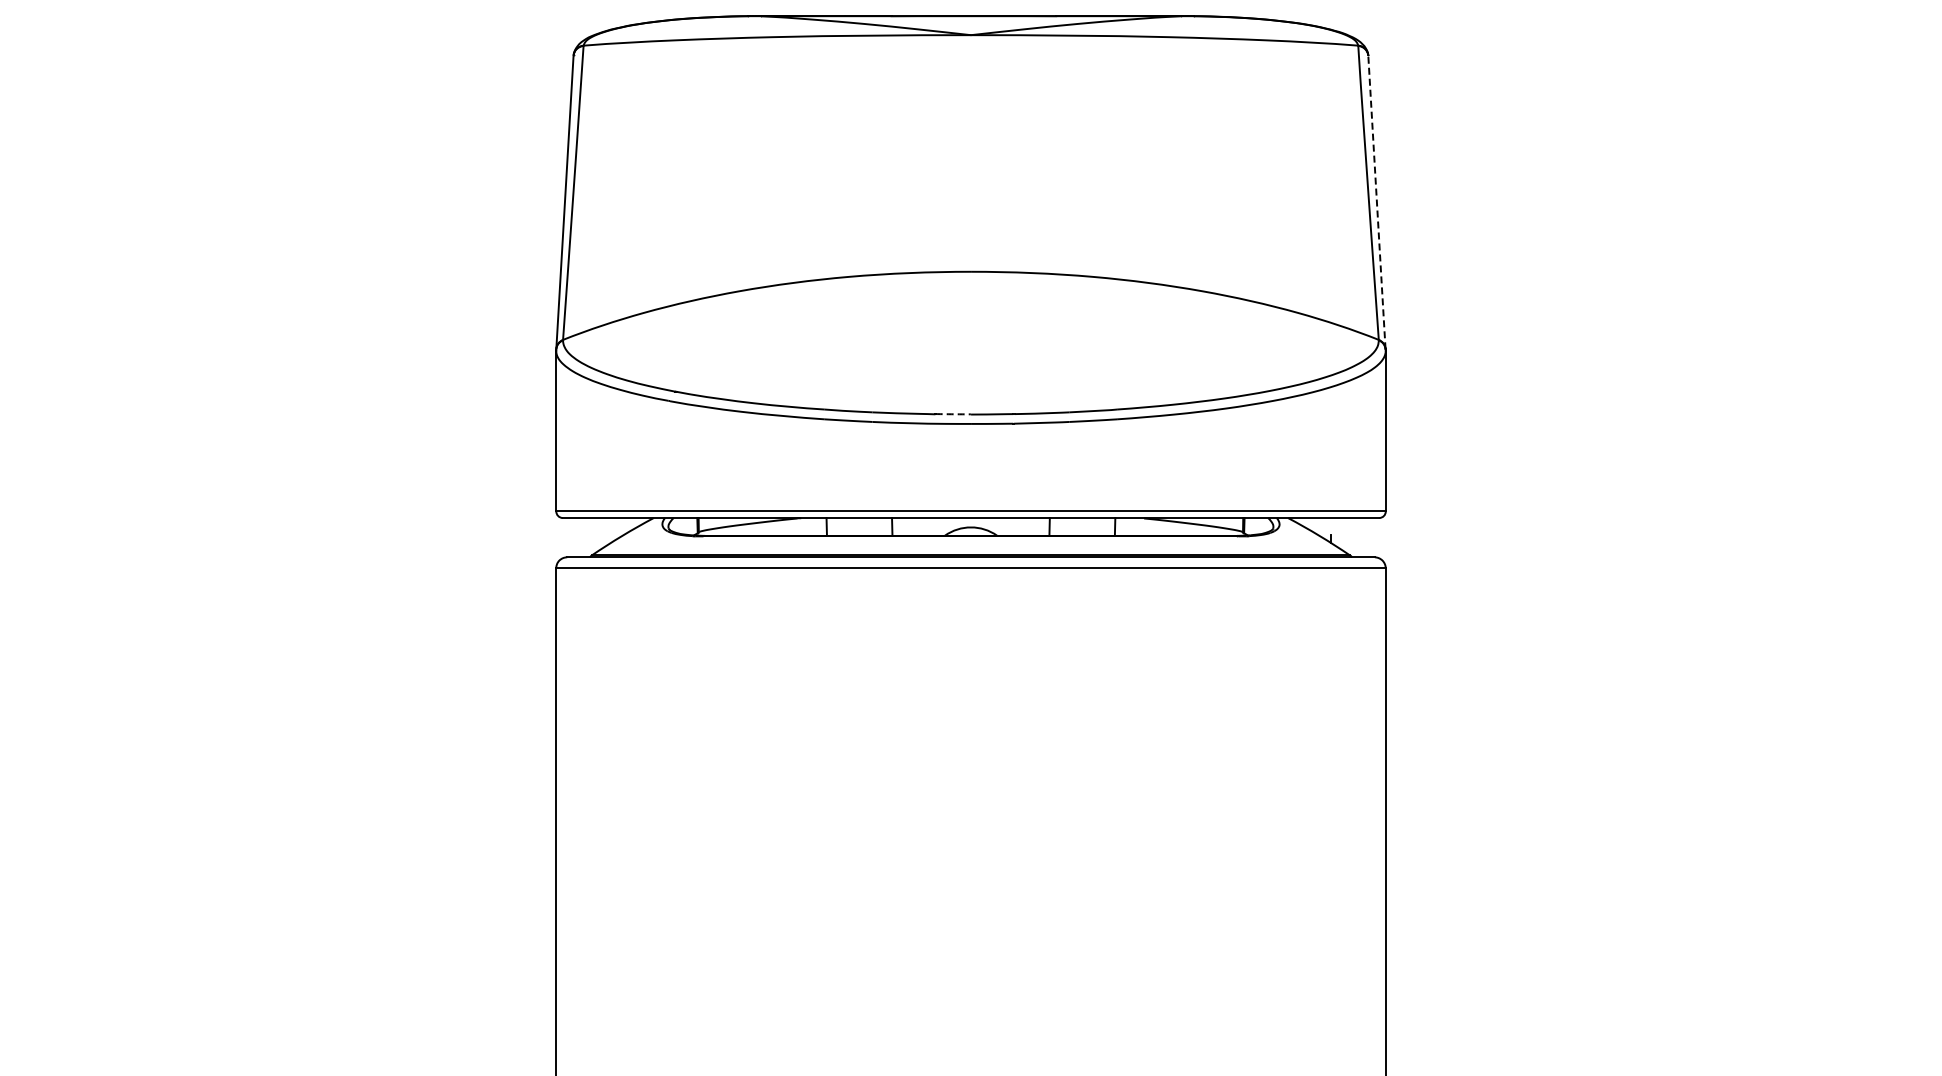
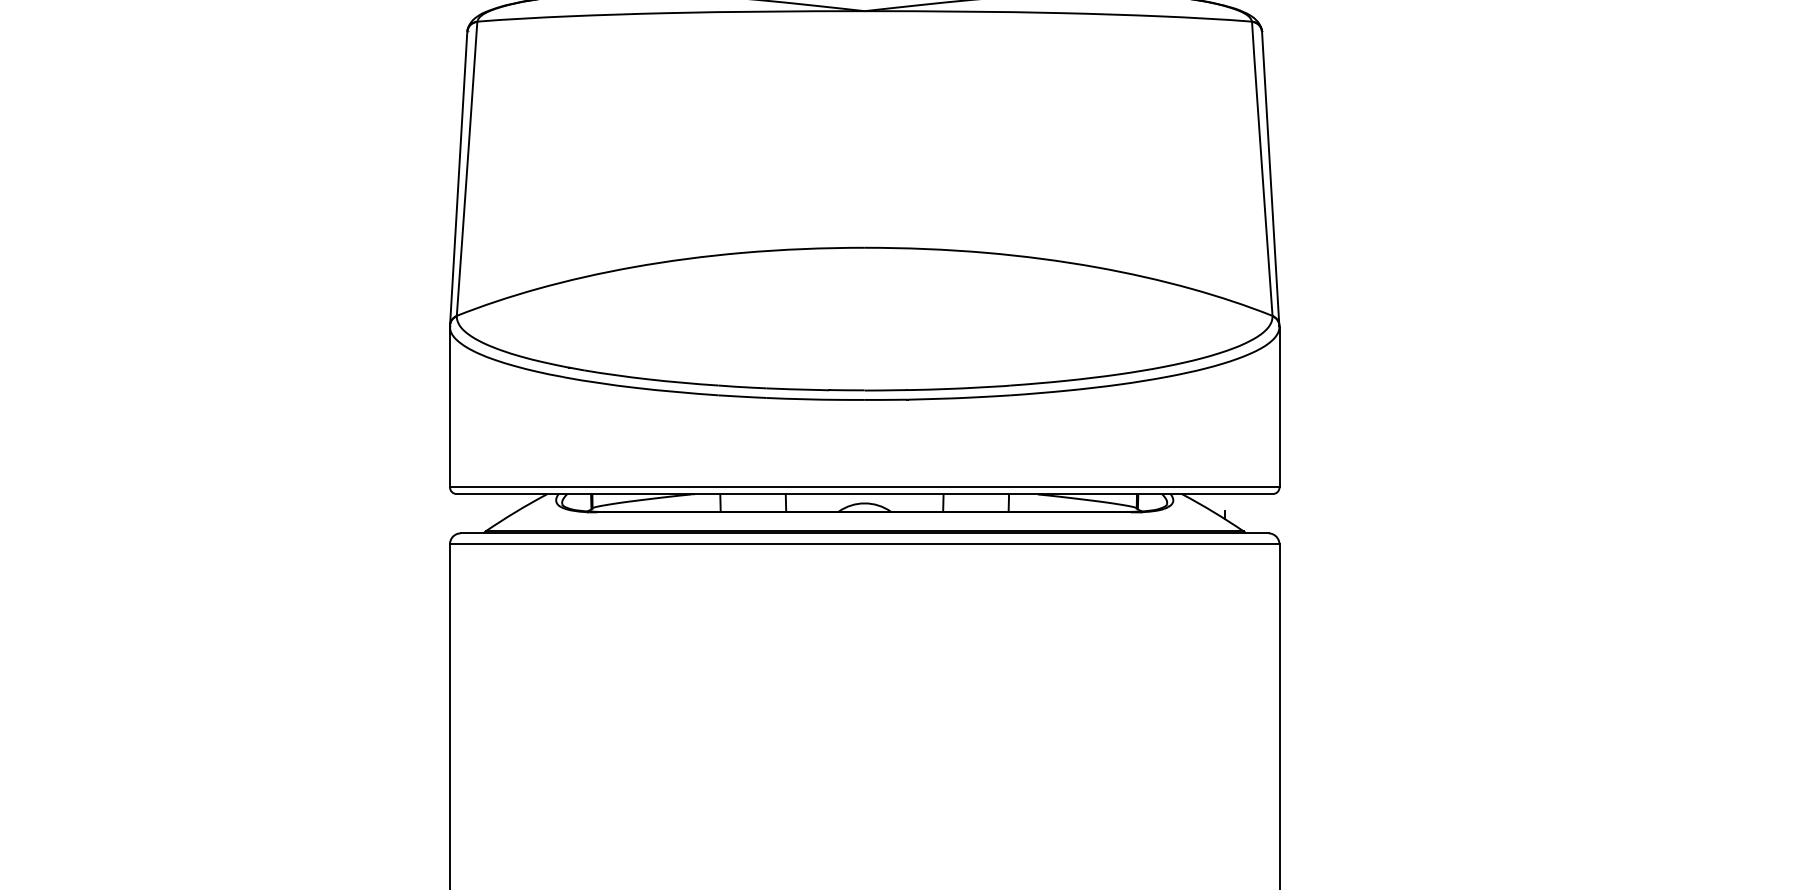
line: (1376, 202) -> (1270, 178), dashed -> solid
arc: (953, 414) -> (847, 390), dashed -> solid

